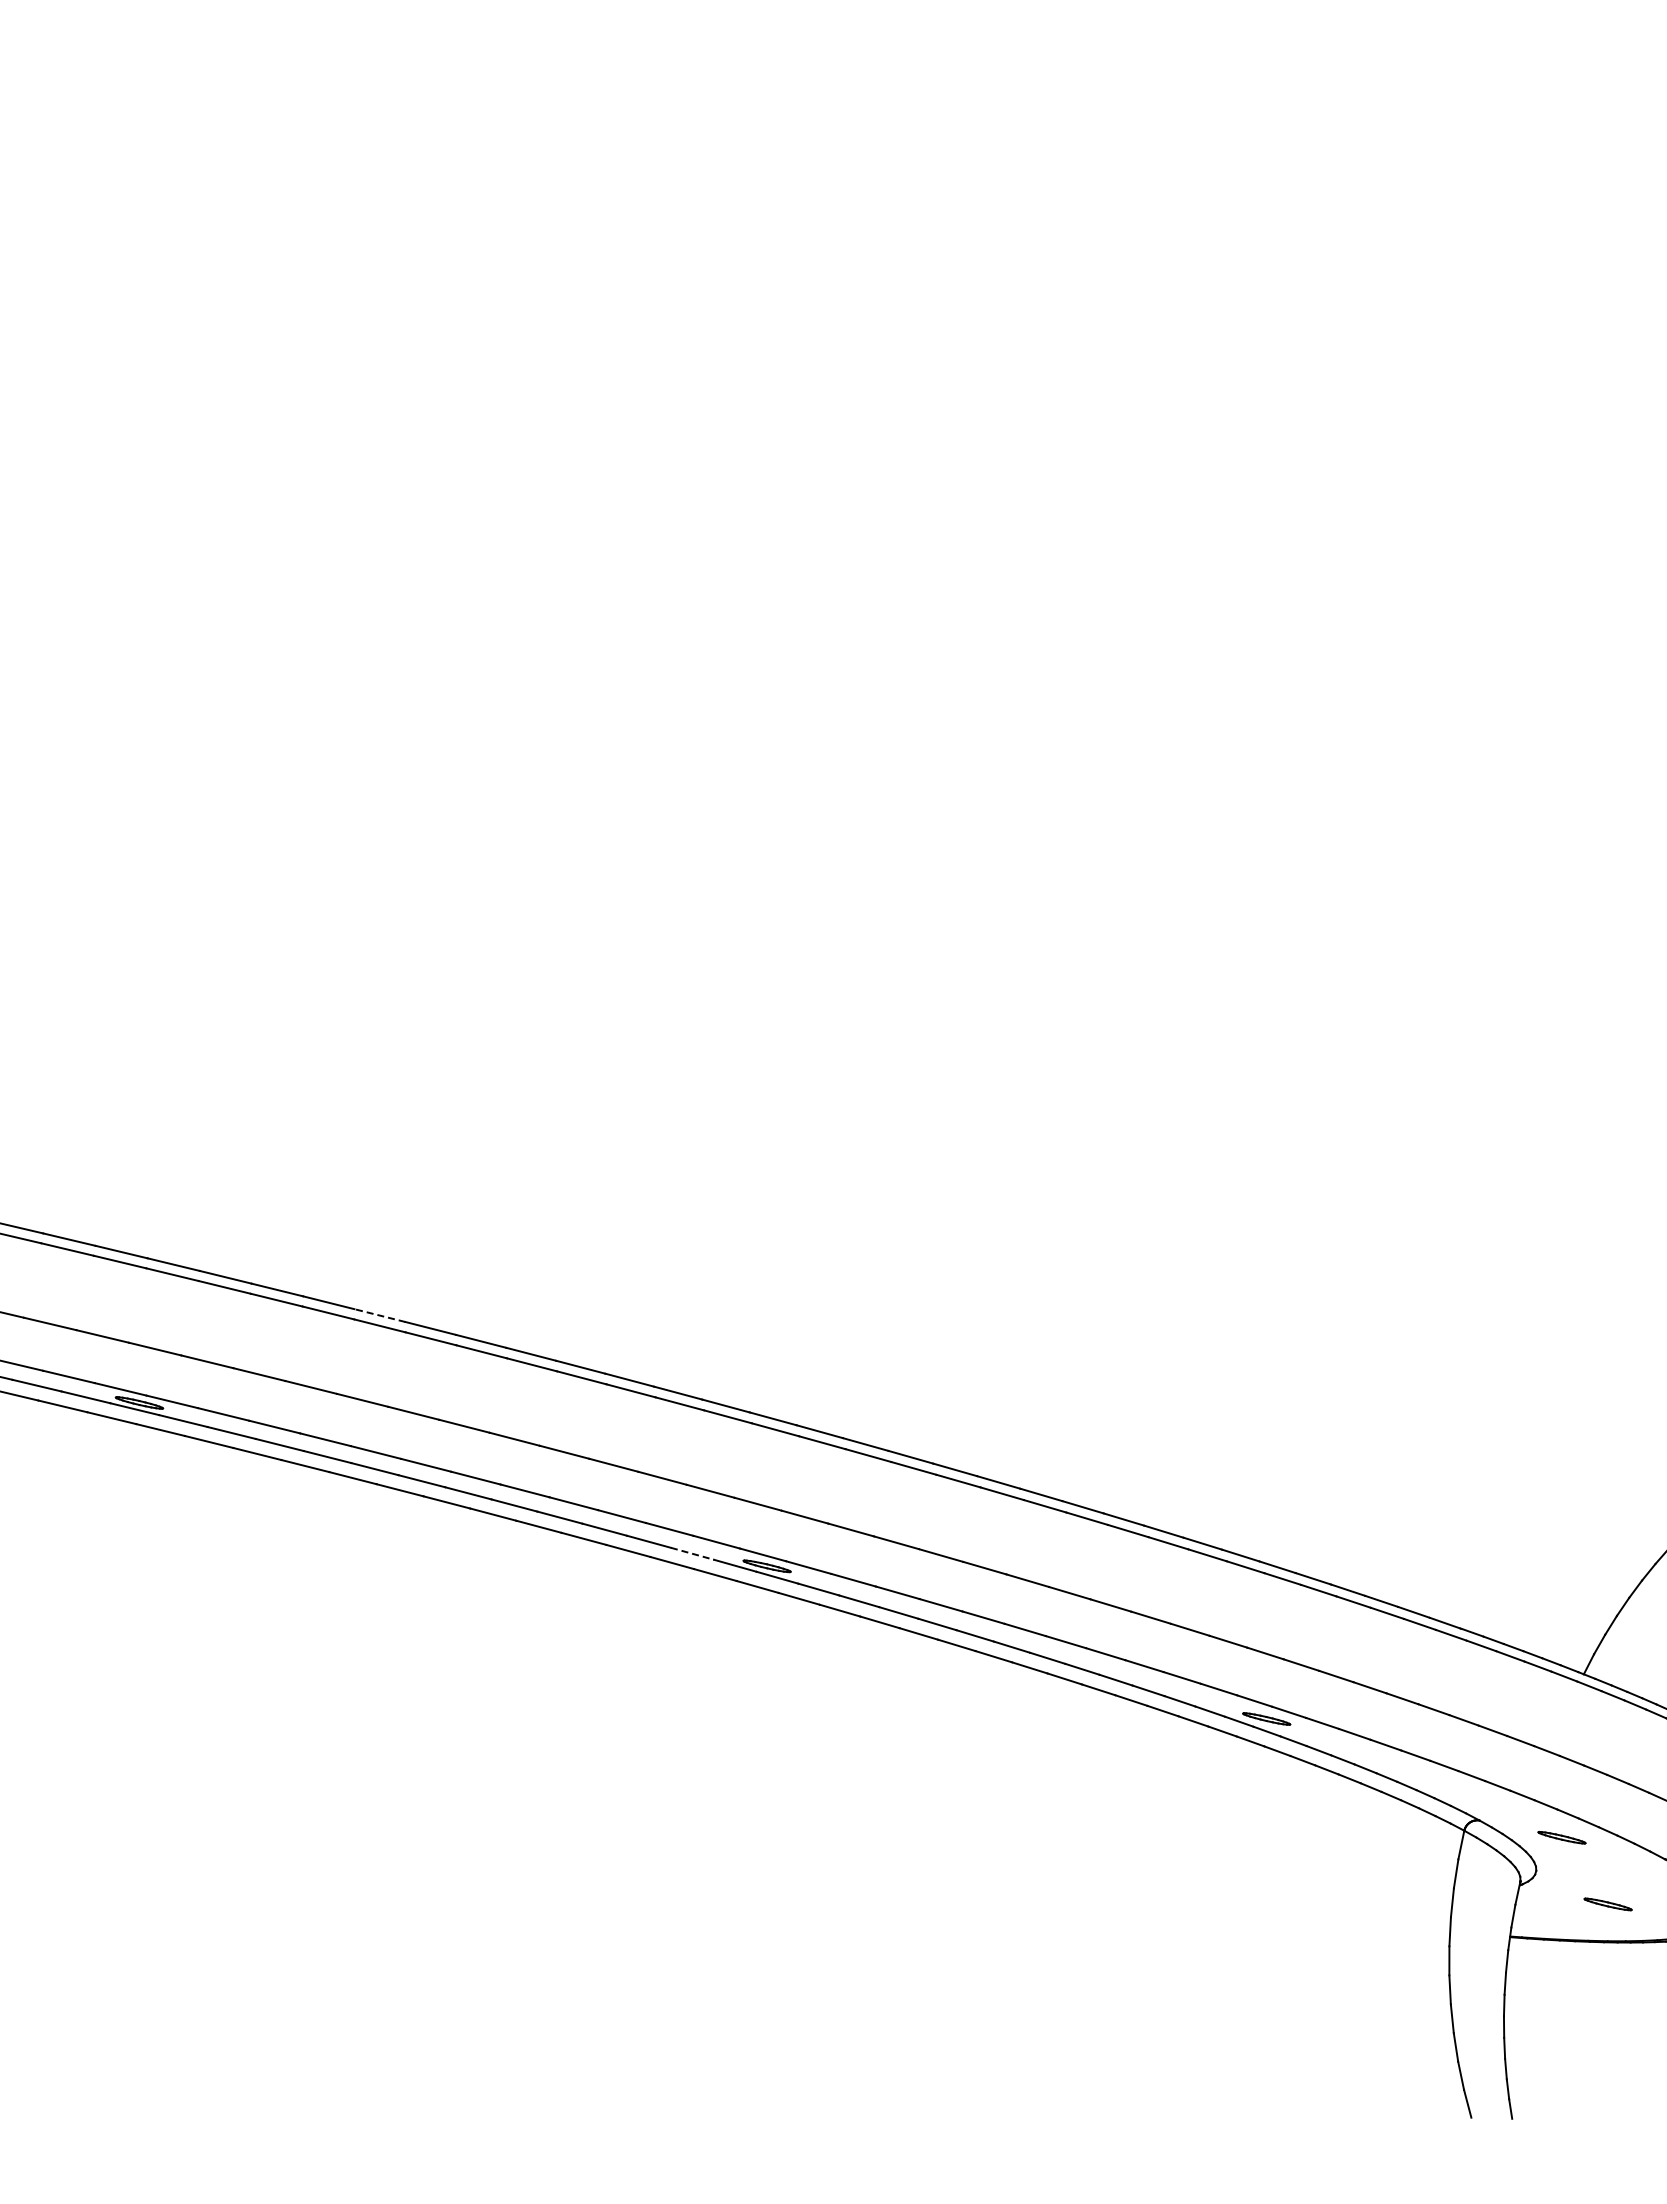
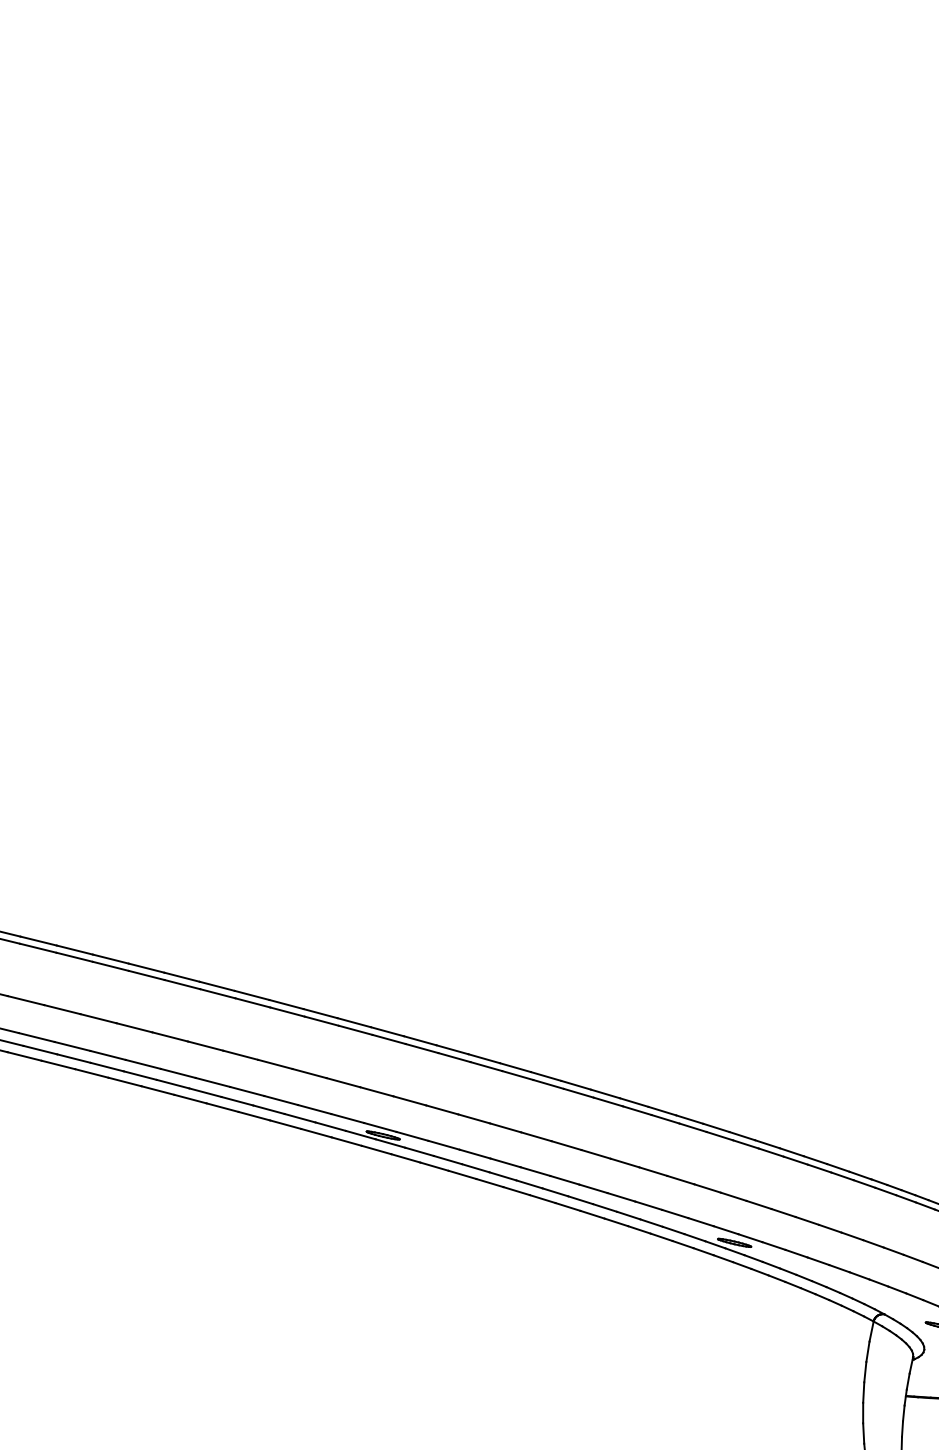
line: (379, 1315) -> (110, 959), dashed -> solid
line: (693, 1553) -> (331, 1126), dashed -> solid

